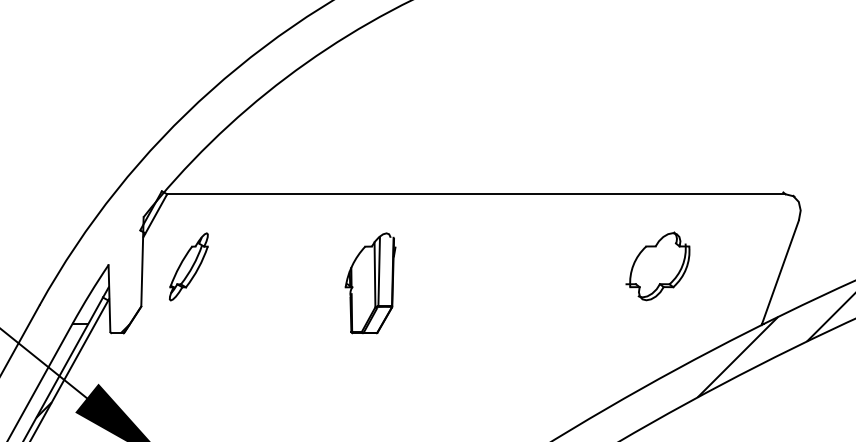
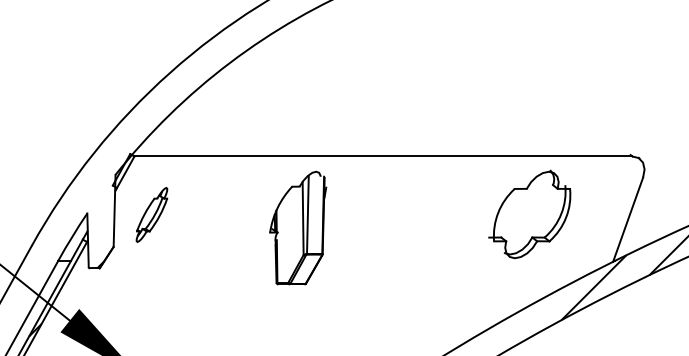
part: (657, 266) -> (529, 214), size x1.6
part: (370, 283) -> (298, 228), size x1.4

